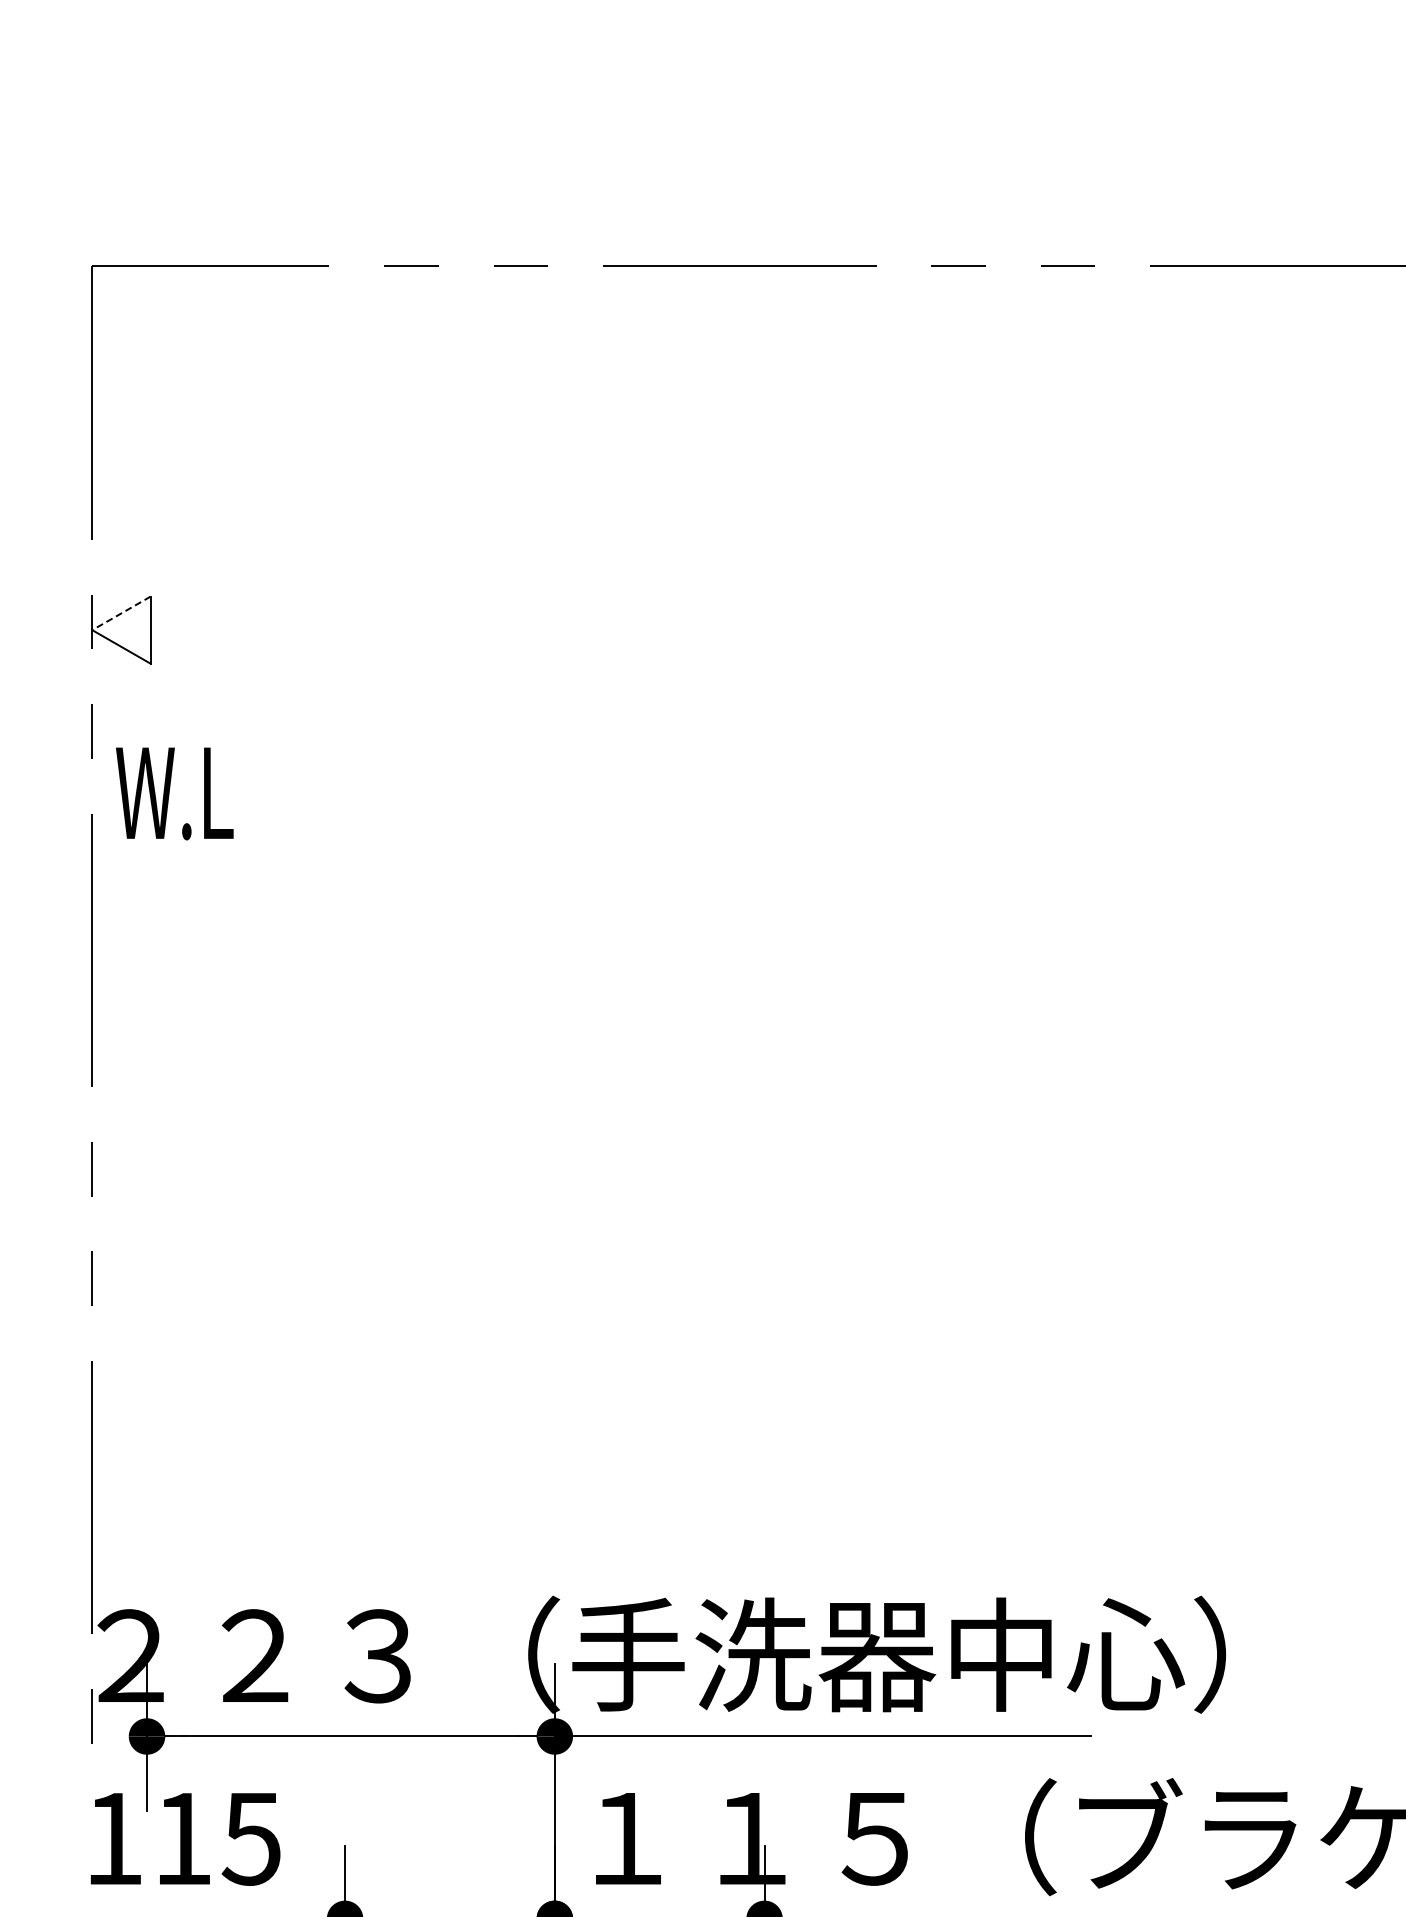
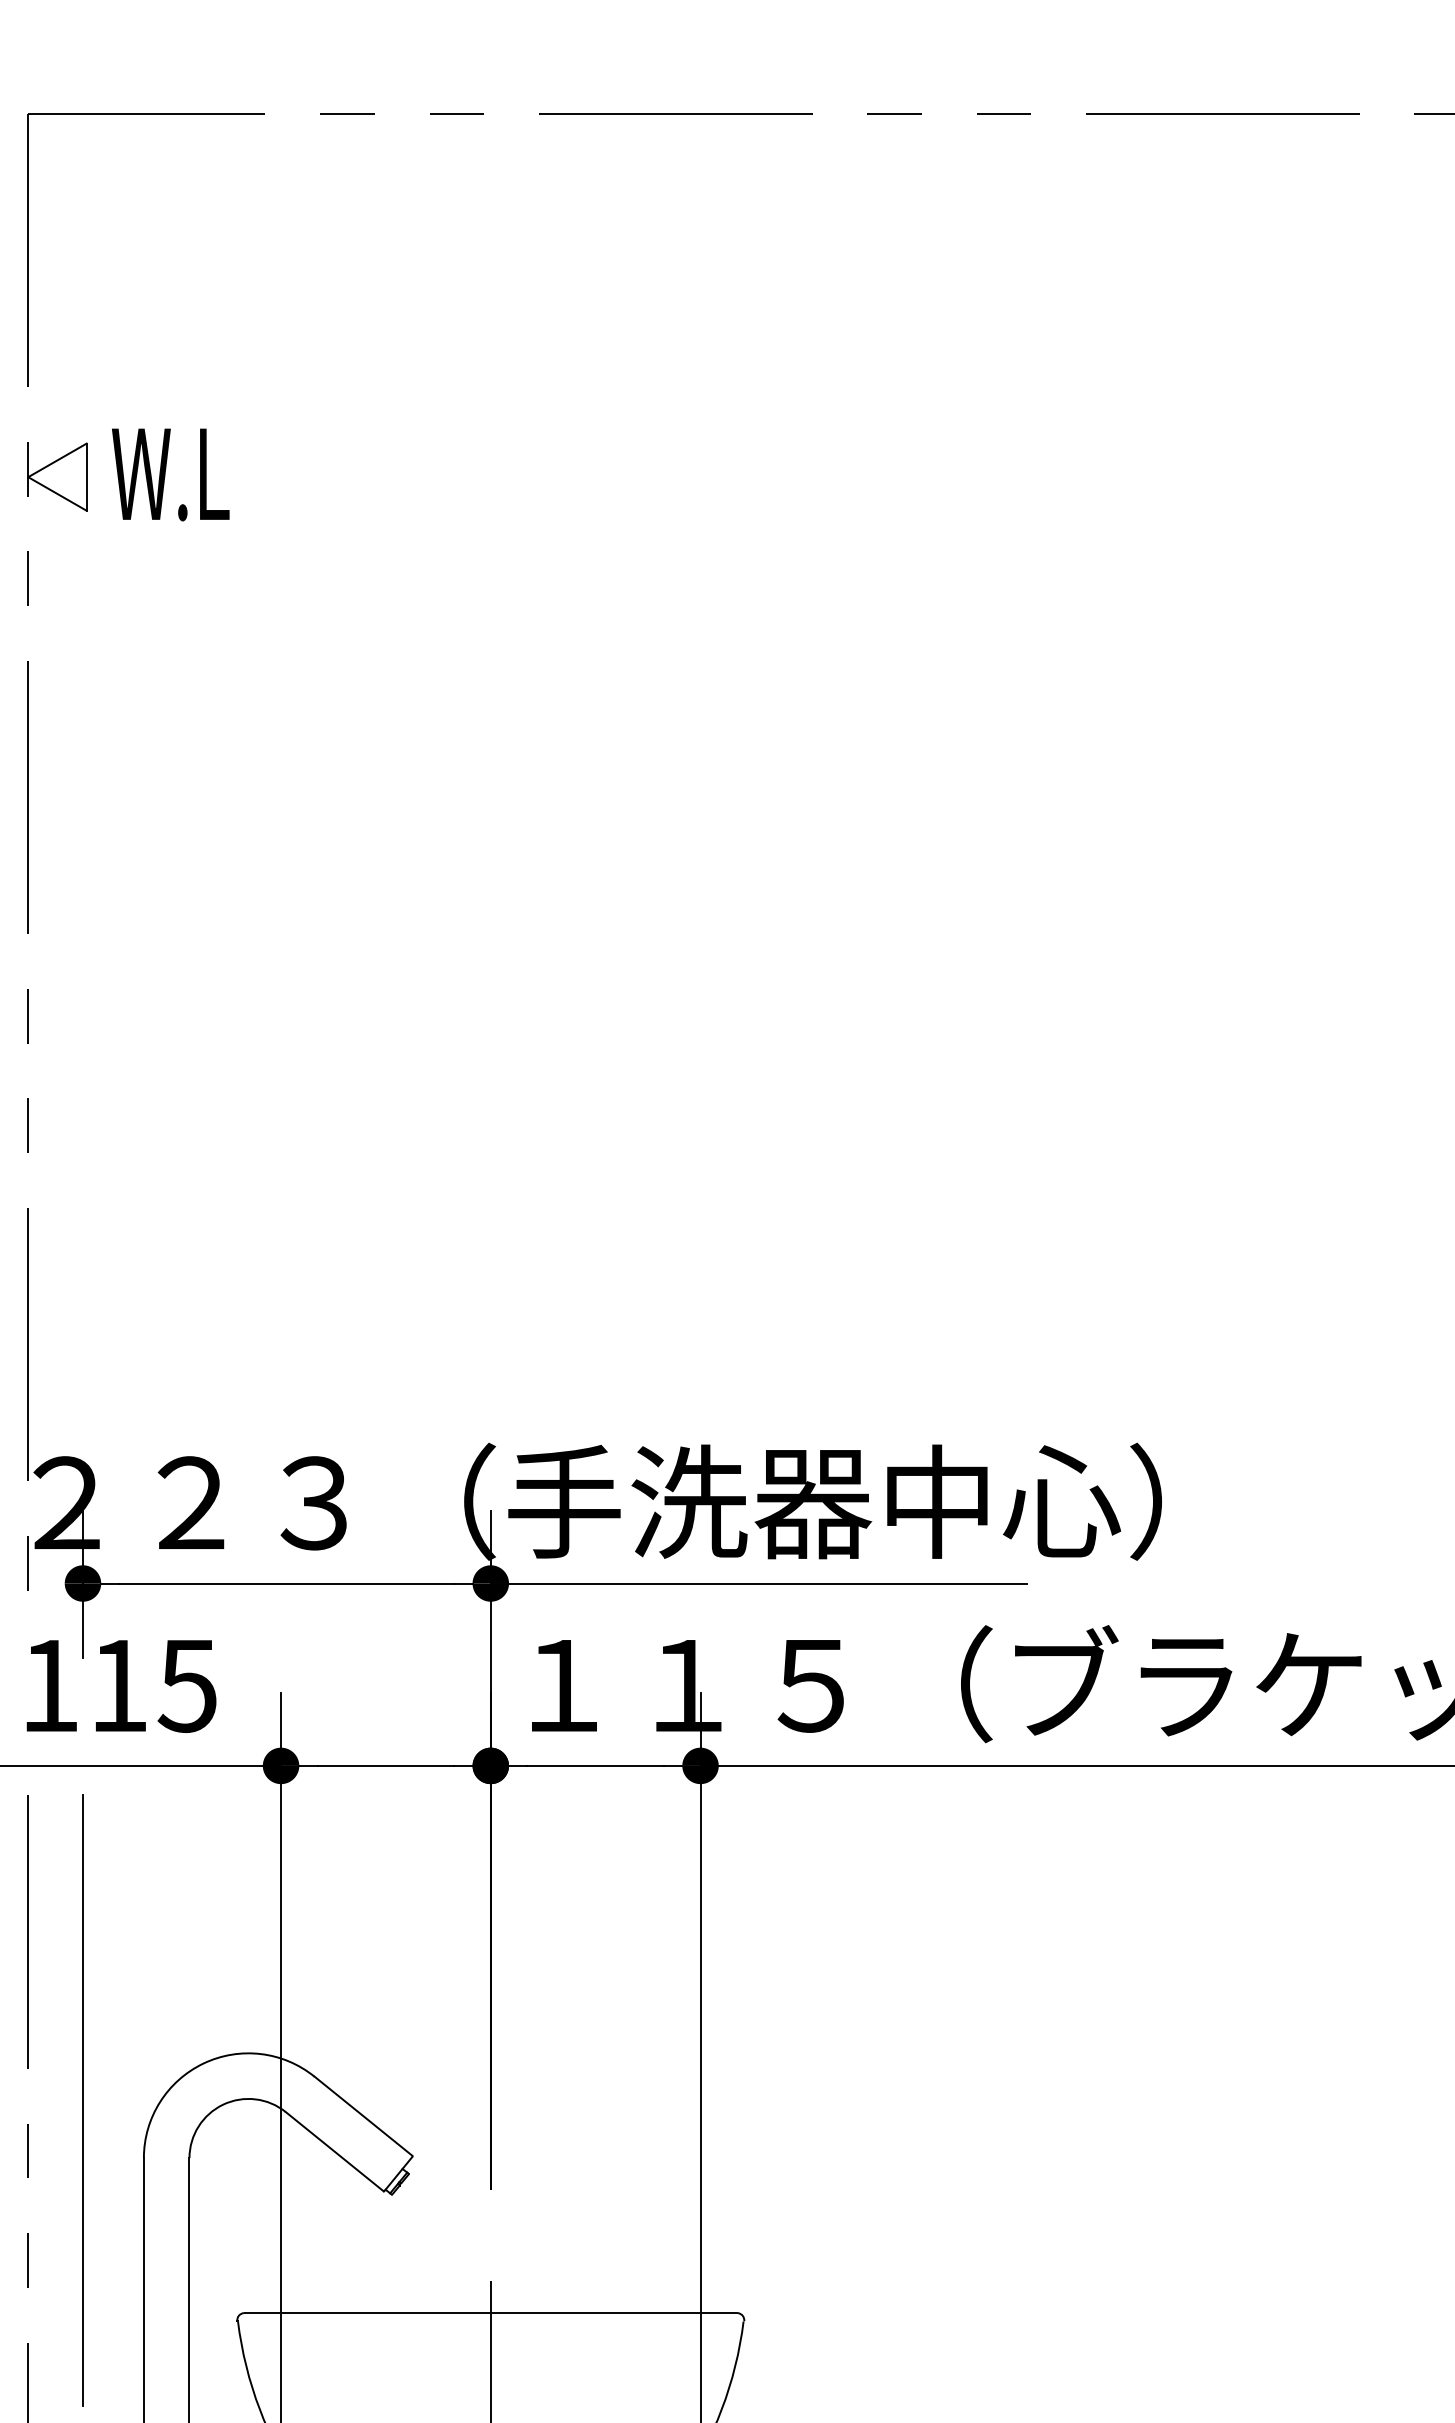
line: (121, 613) -> (57, 460), dashed -> solid
text: (174, 793) -> (170, 474), moved

